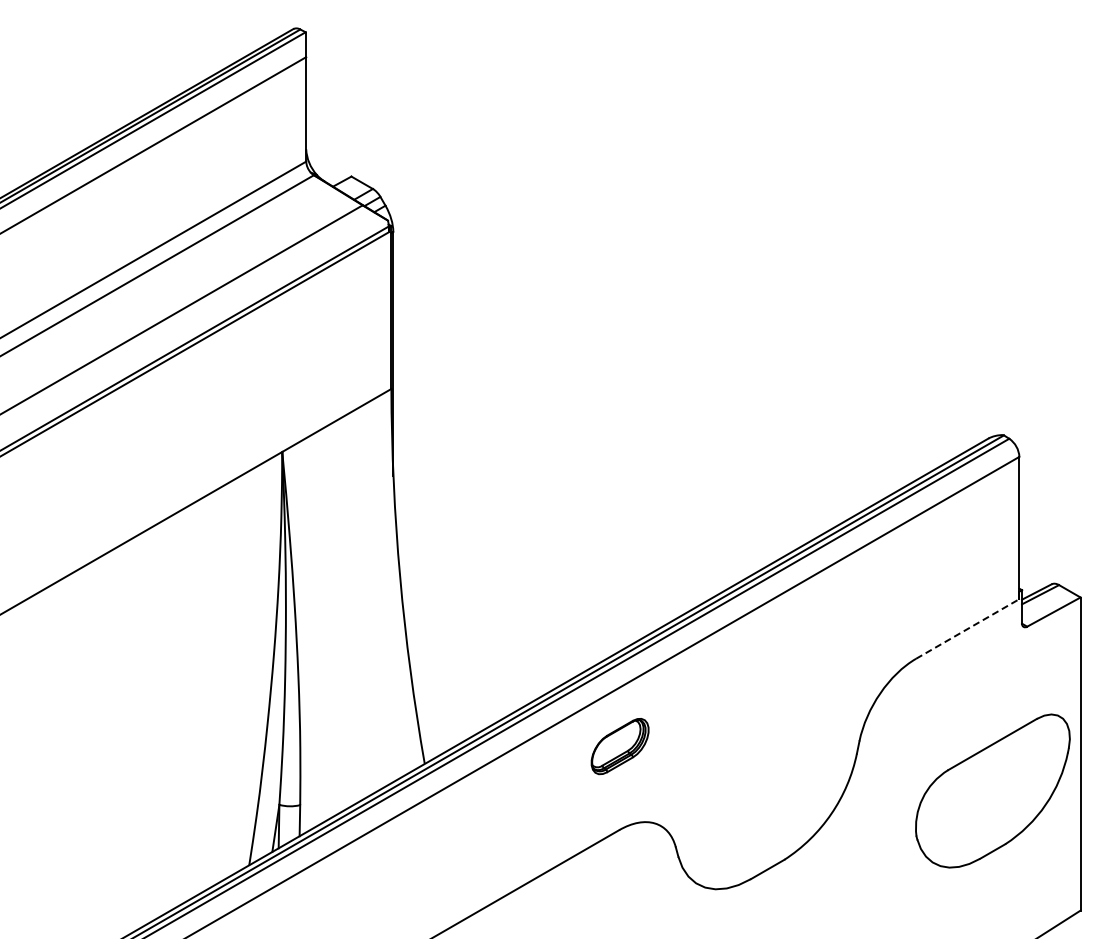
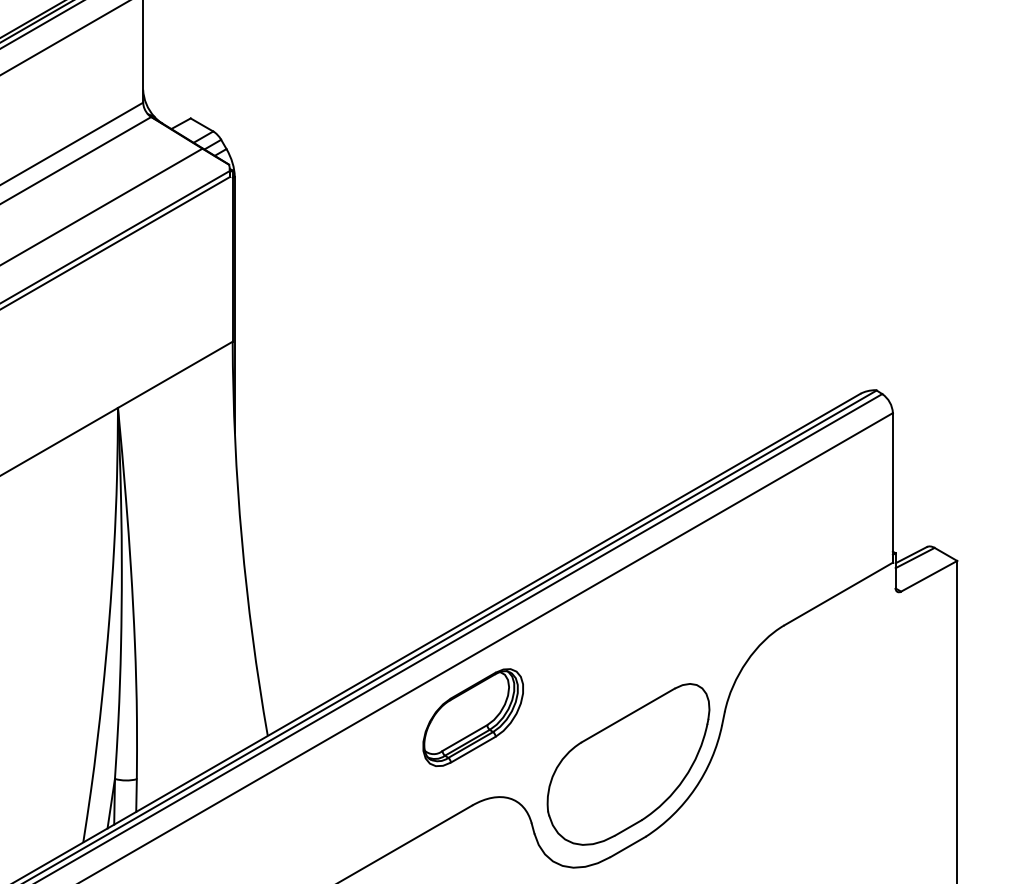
line: (967, 628) -> (838, 593), dashed -> solid
part: (619, 746) -> (472, 717), size x1.67
part: (992, 790) -> (628, 763), moved

